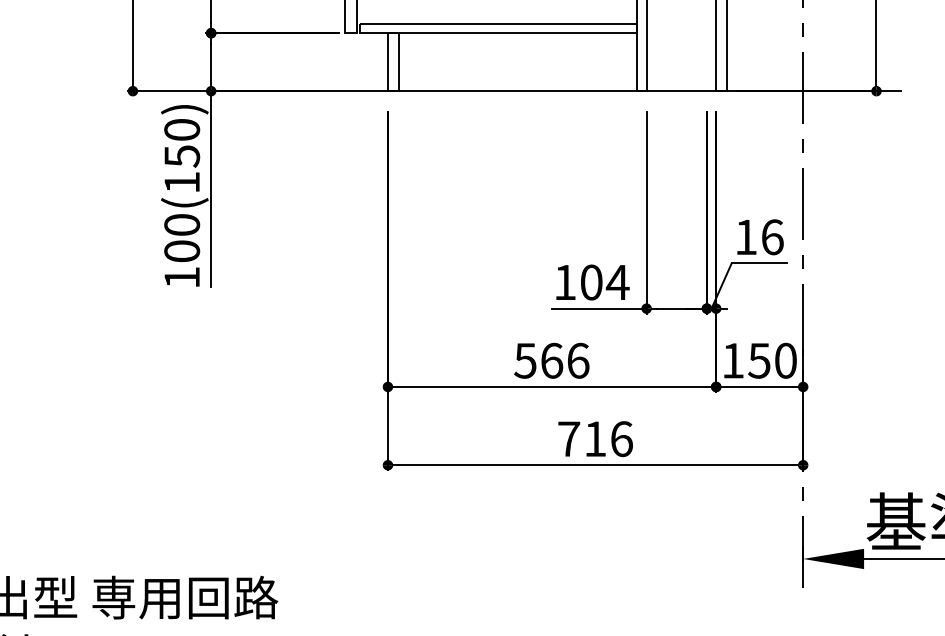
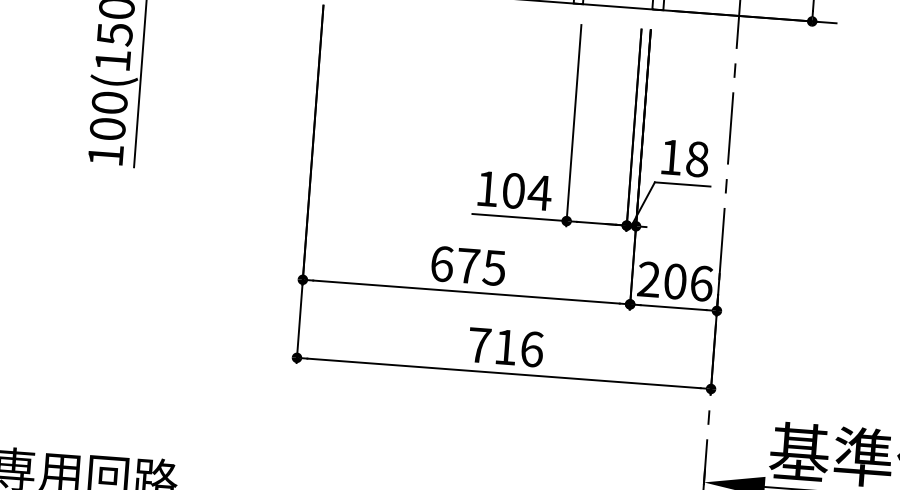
text: (772, 237) -> (697, 159), 16 -> 18
text: (551, 360) -> (467, 265), 566 -> 675
text: (759, 360) -> (675, 281), 150 -> 206

